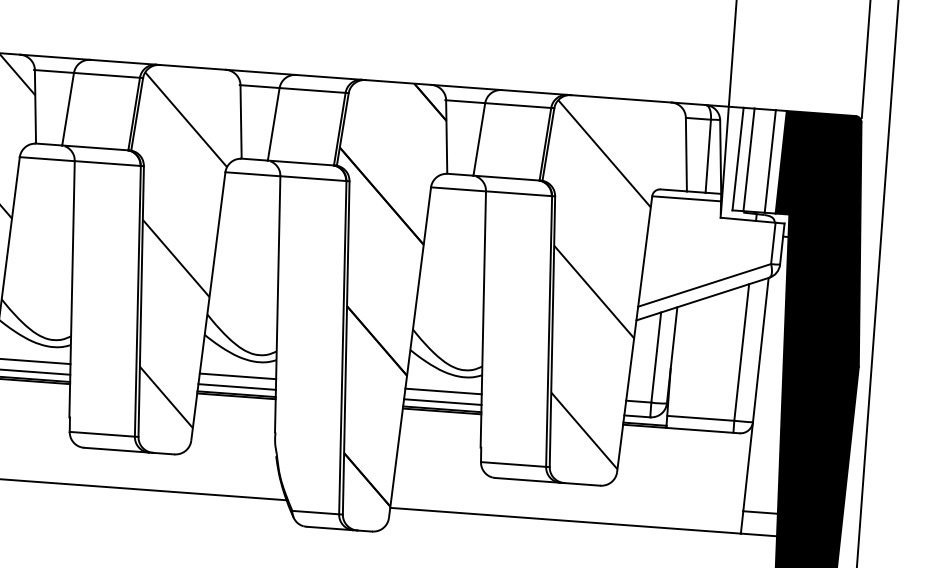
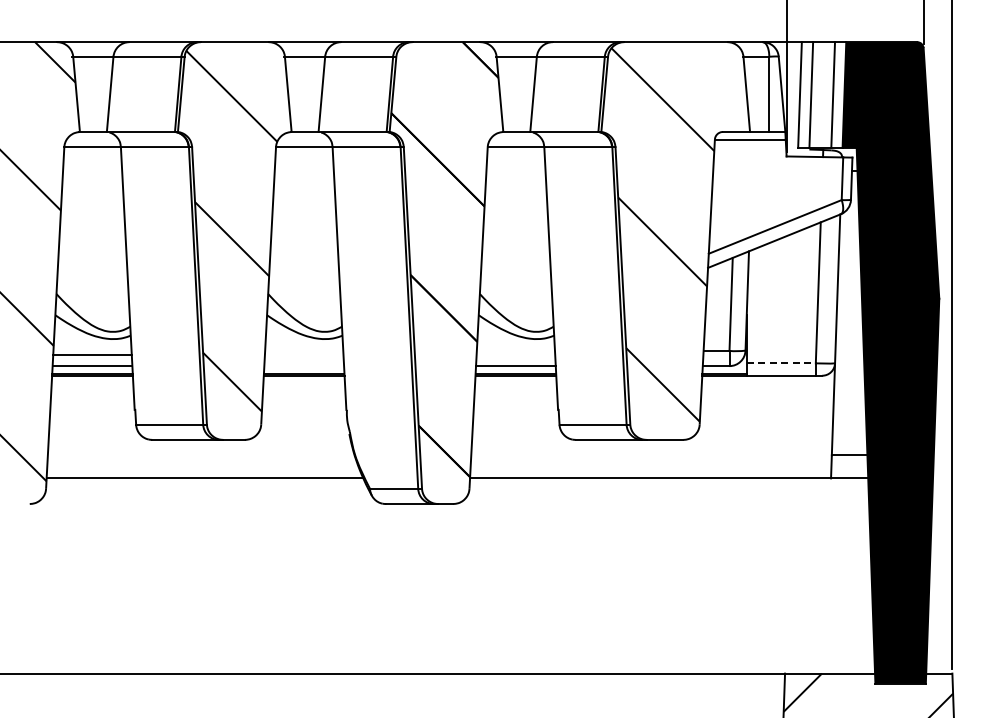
line: (237, 376) -> (303, 355), removed
line: (237, 387) -> (304, 366), removed
line: (443, 391) -> (515, 355), removed
line: (700, 418) -> (781, 363), solid -> dashed

